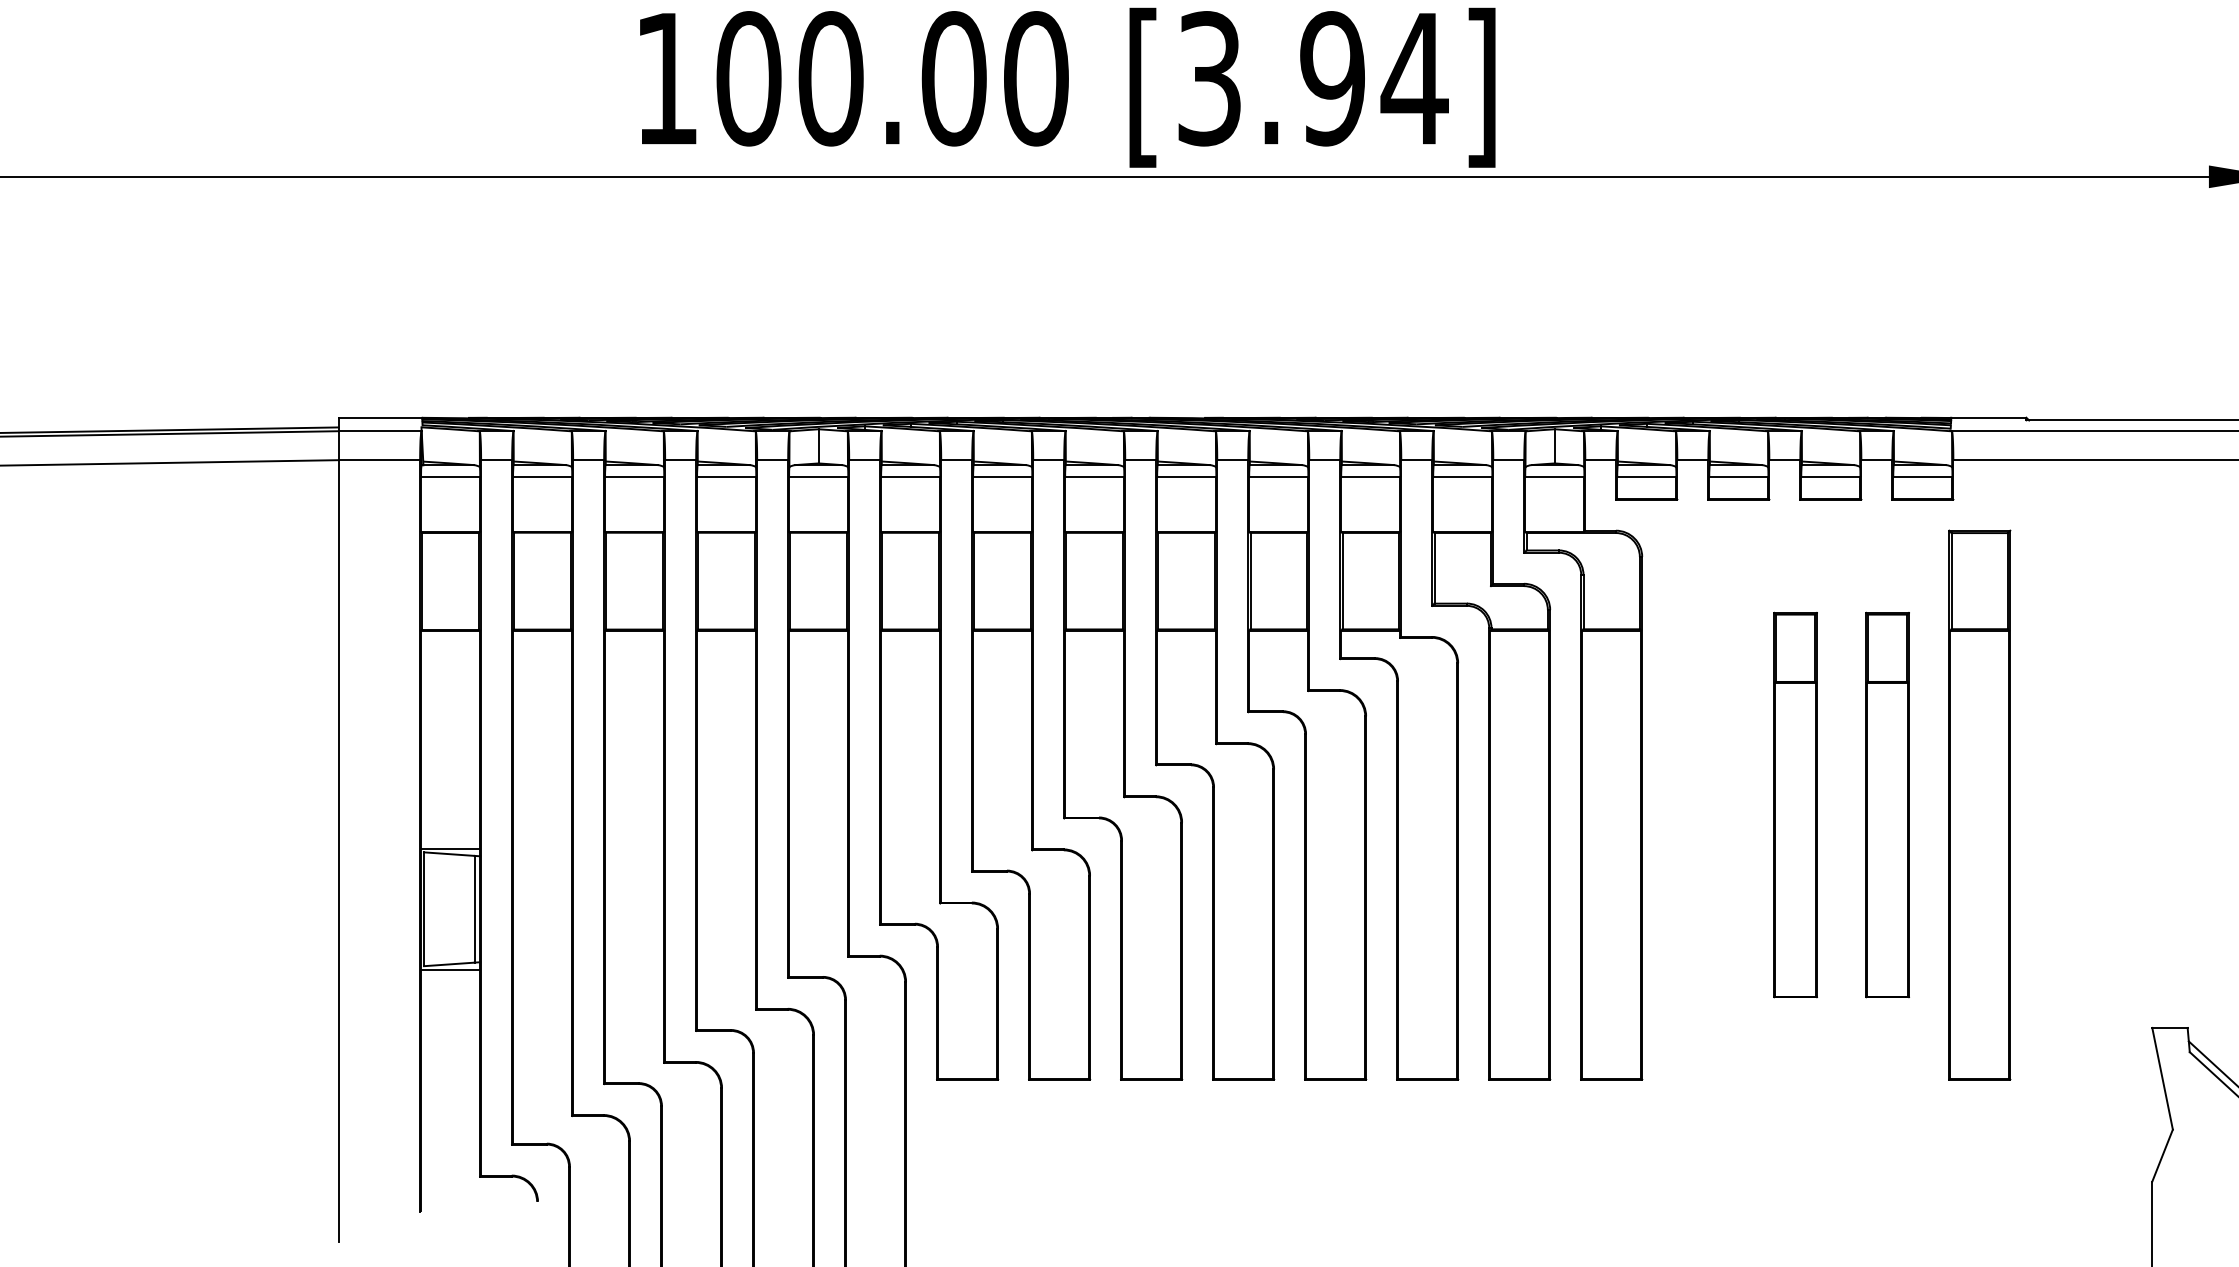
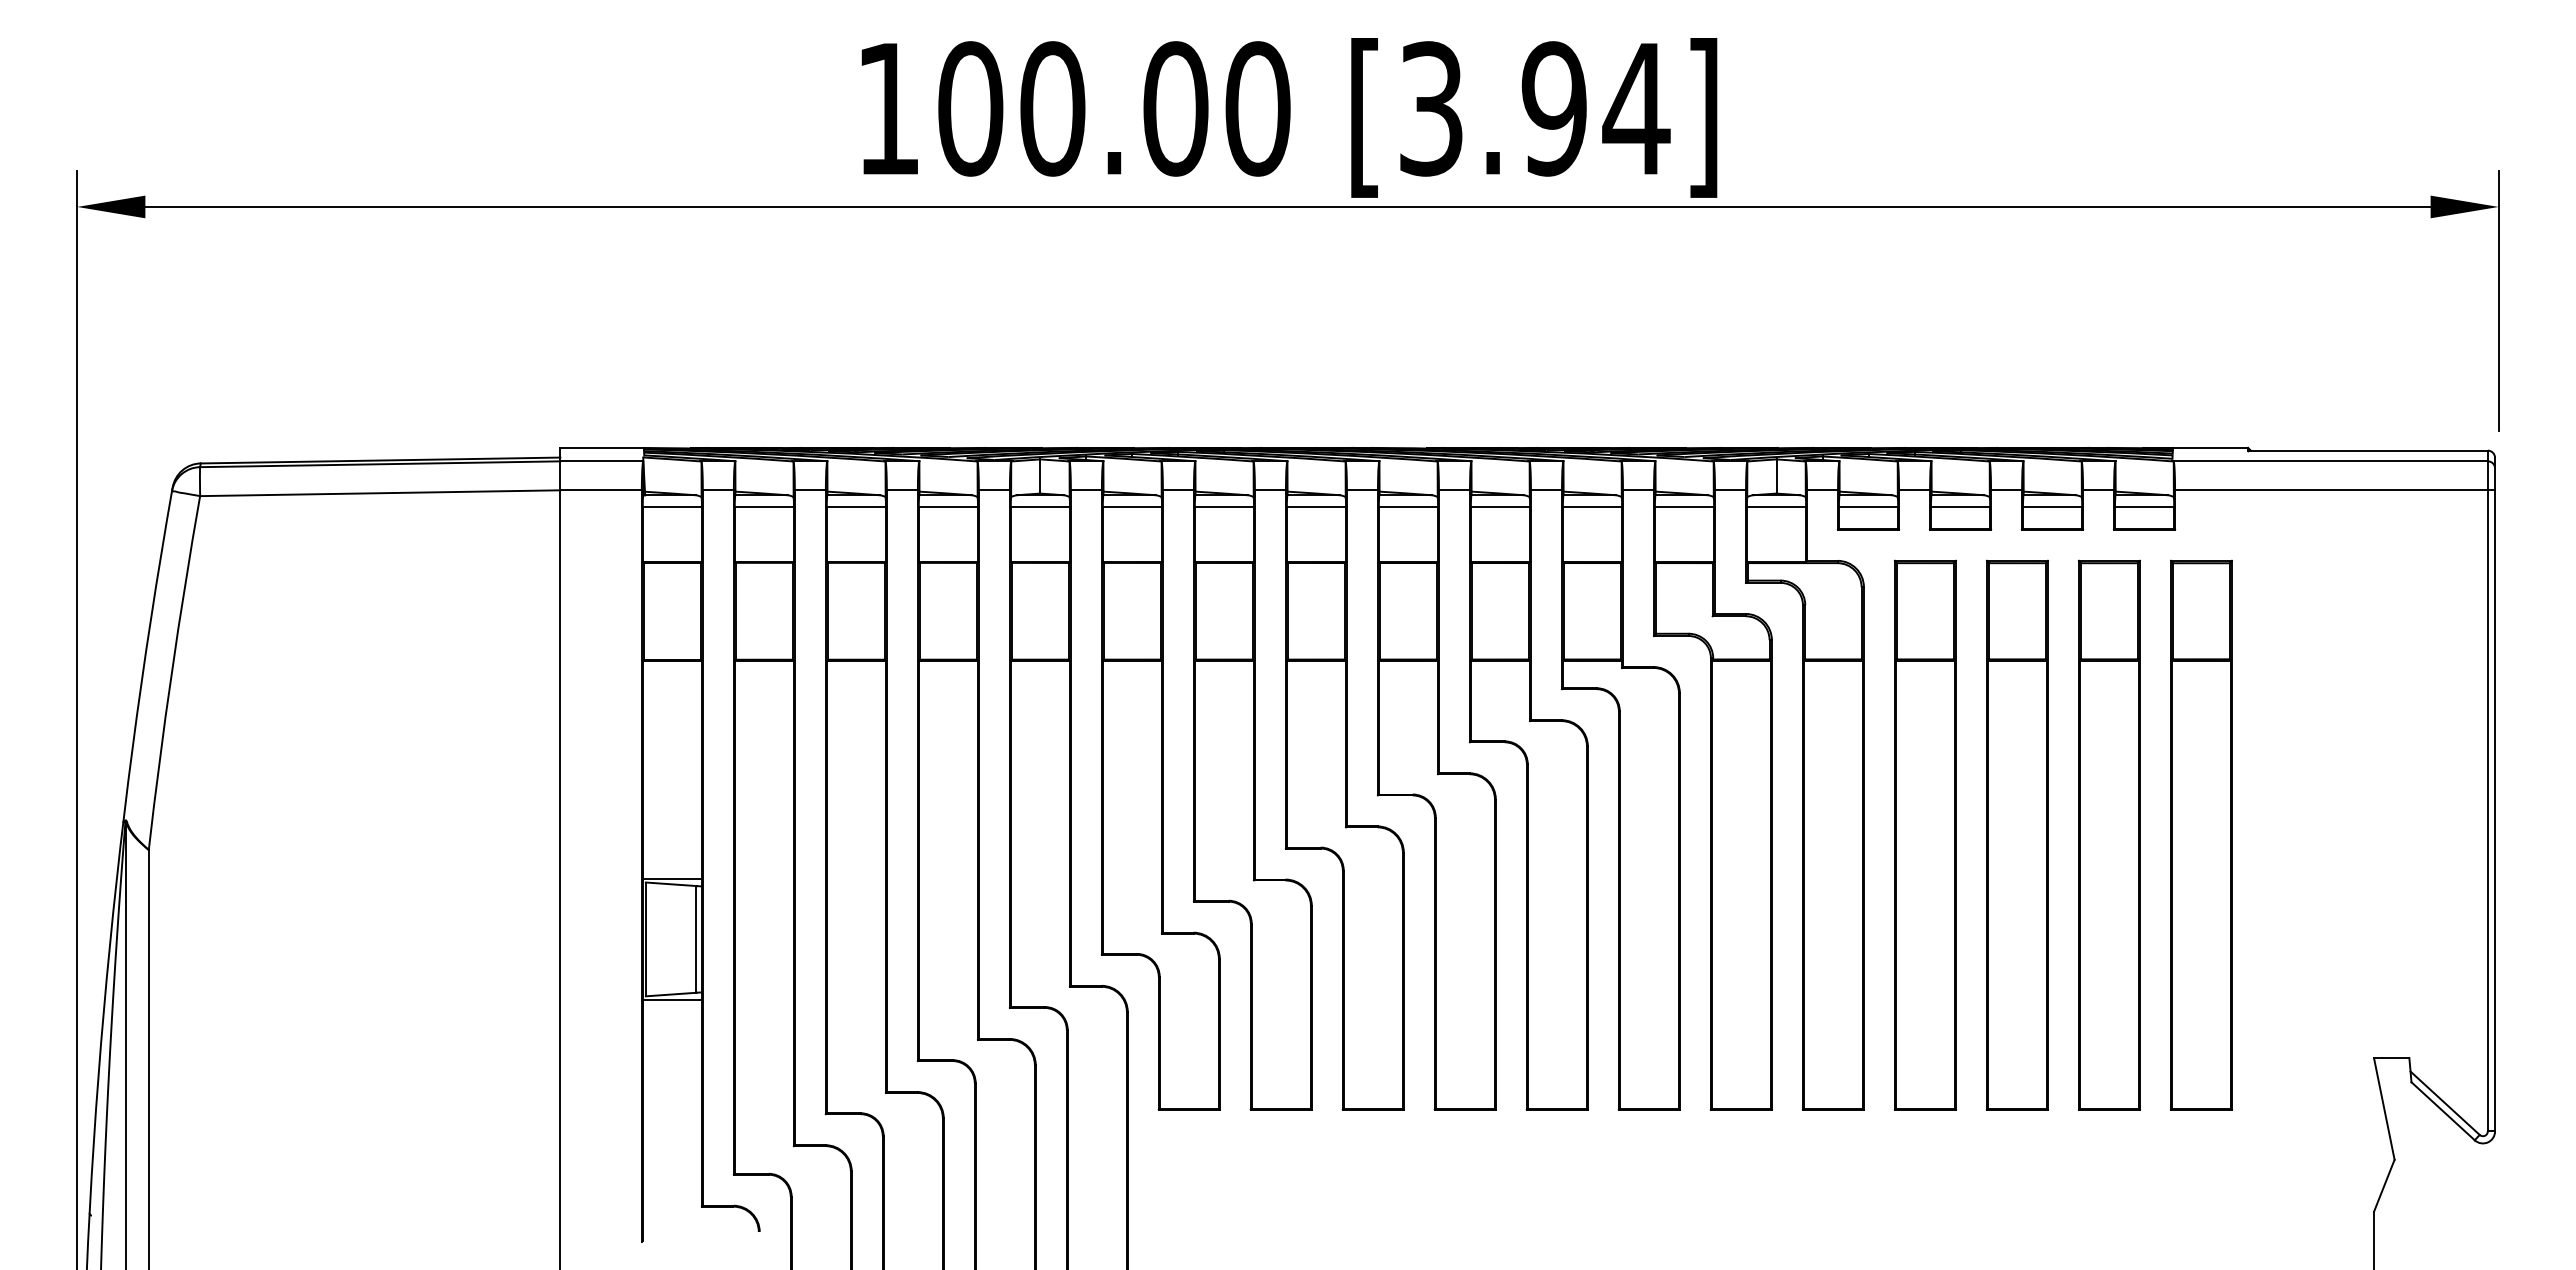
part: (1702, 804) -> (1924, 834), added
part: (1794, 804) -> (2016, 834), size x1.43
part: (1886, 804) -> (2108, 834), size x1.43

